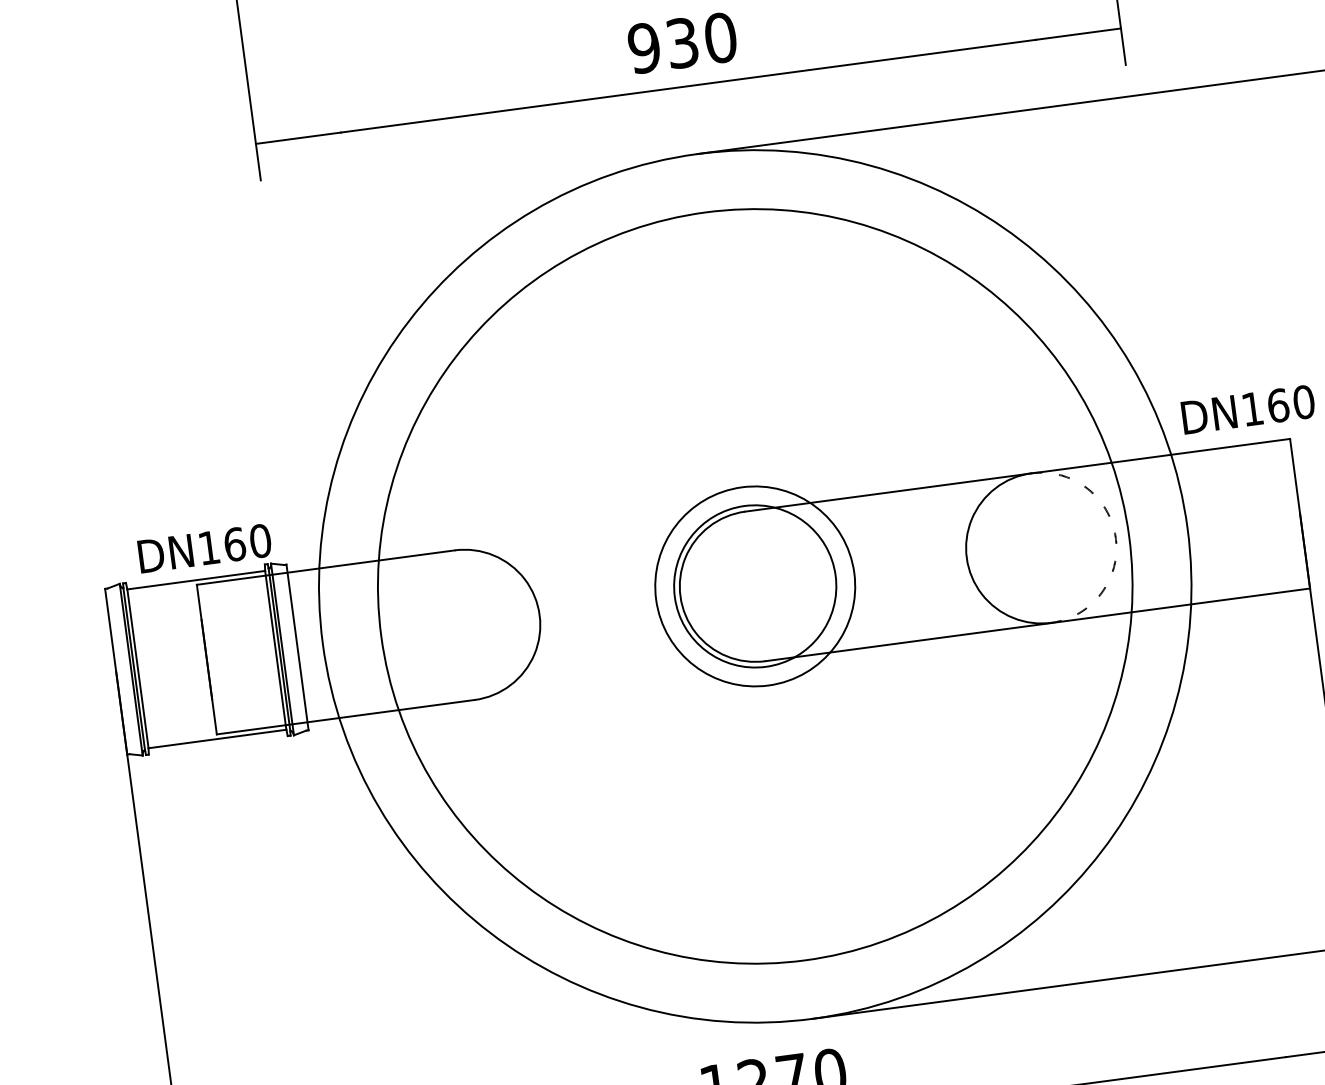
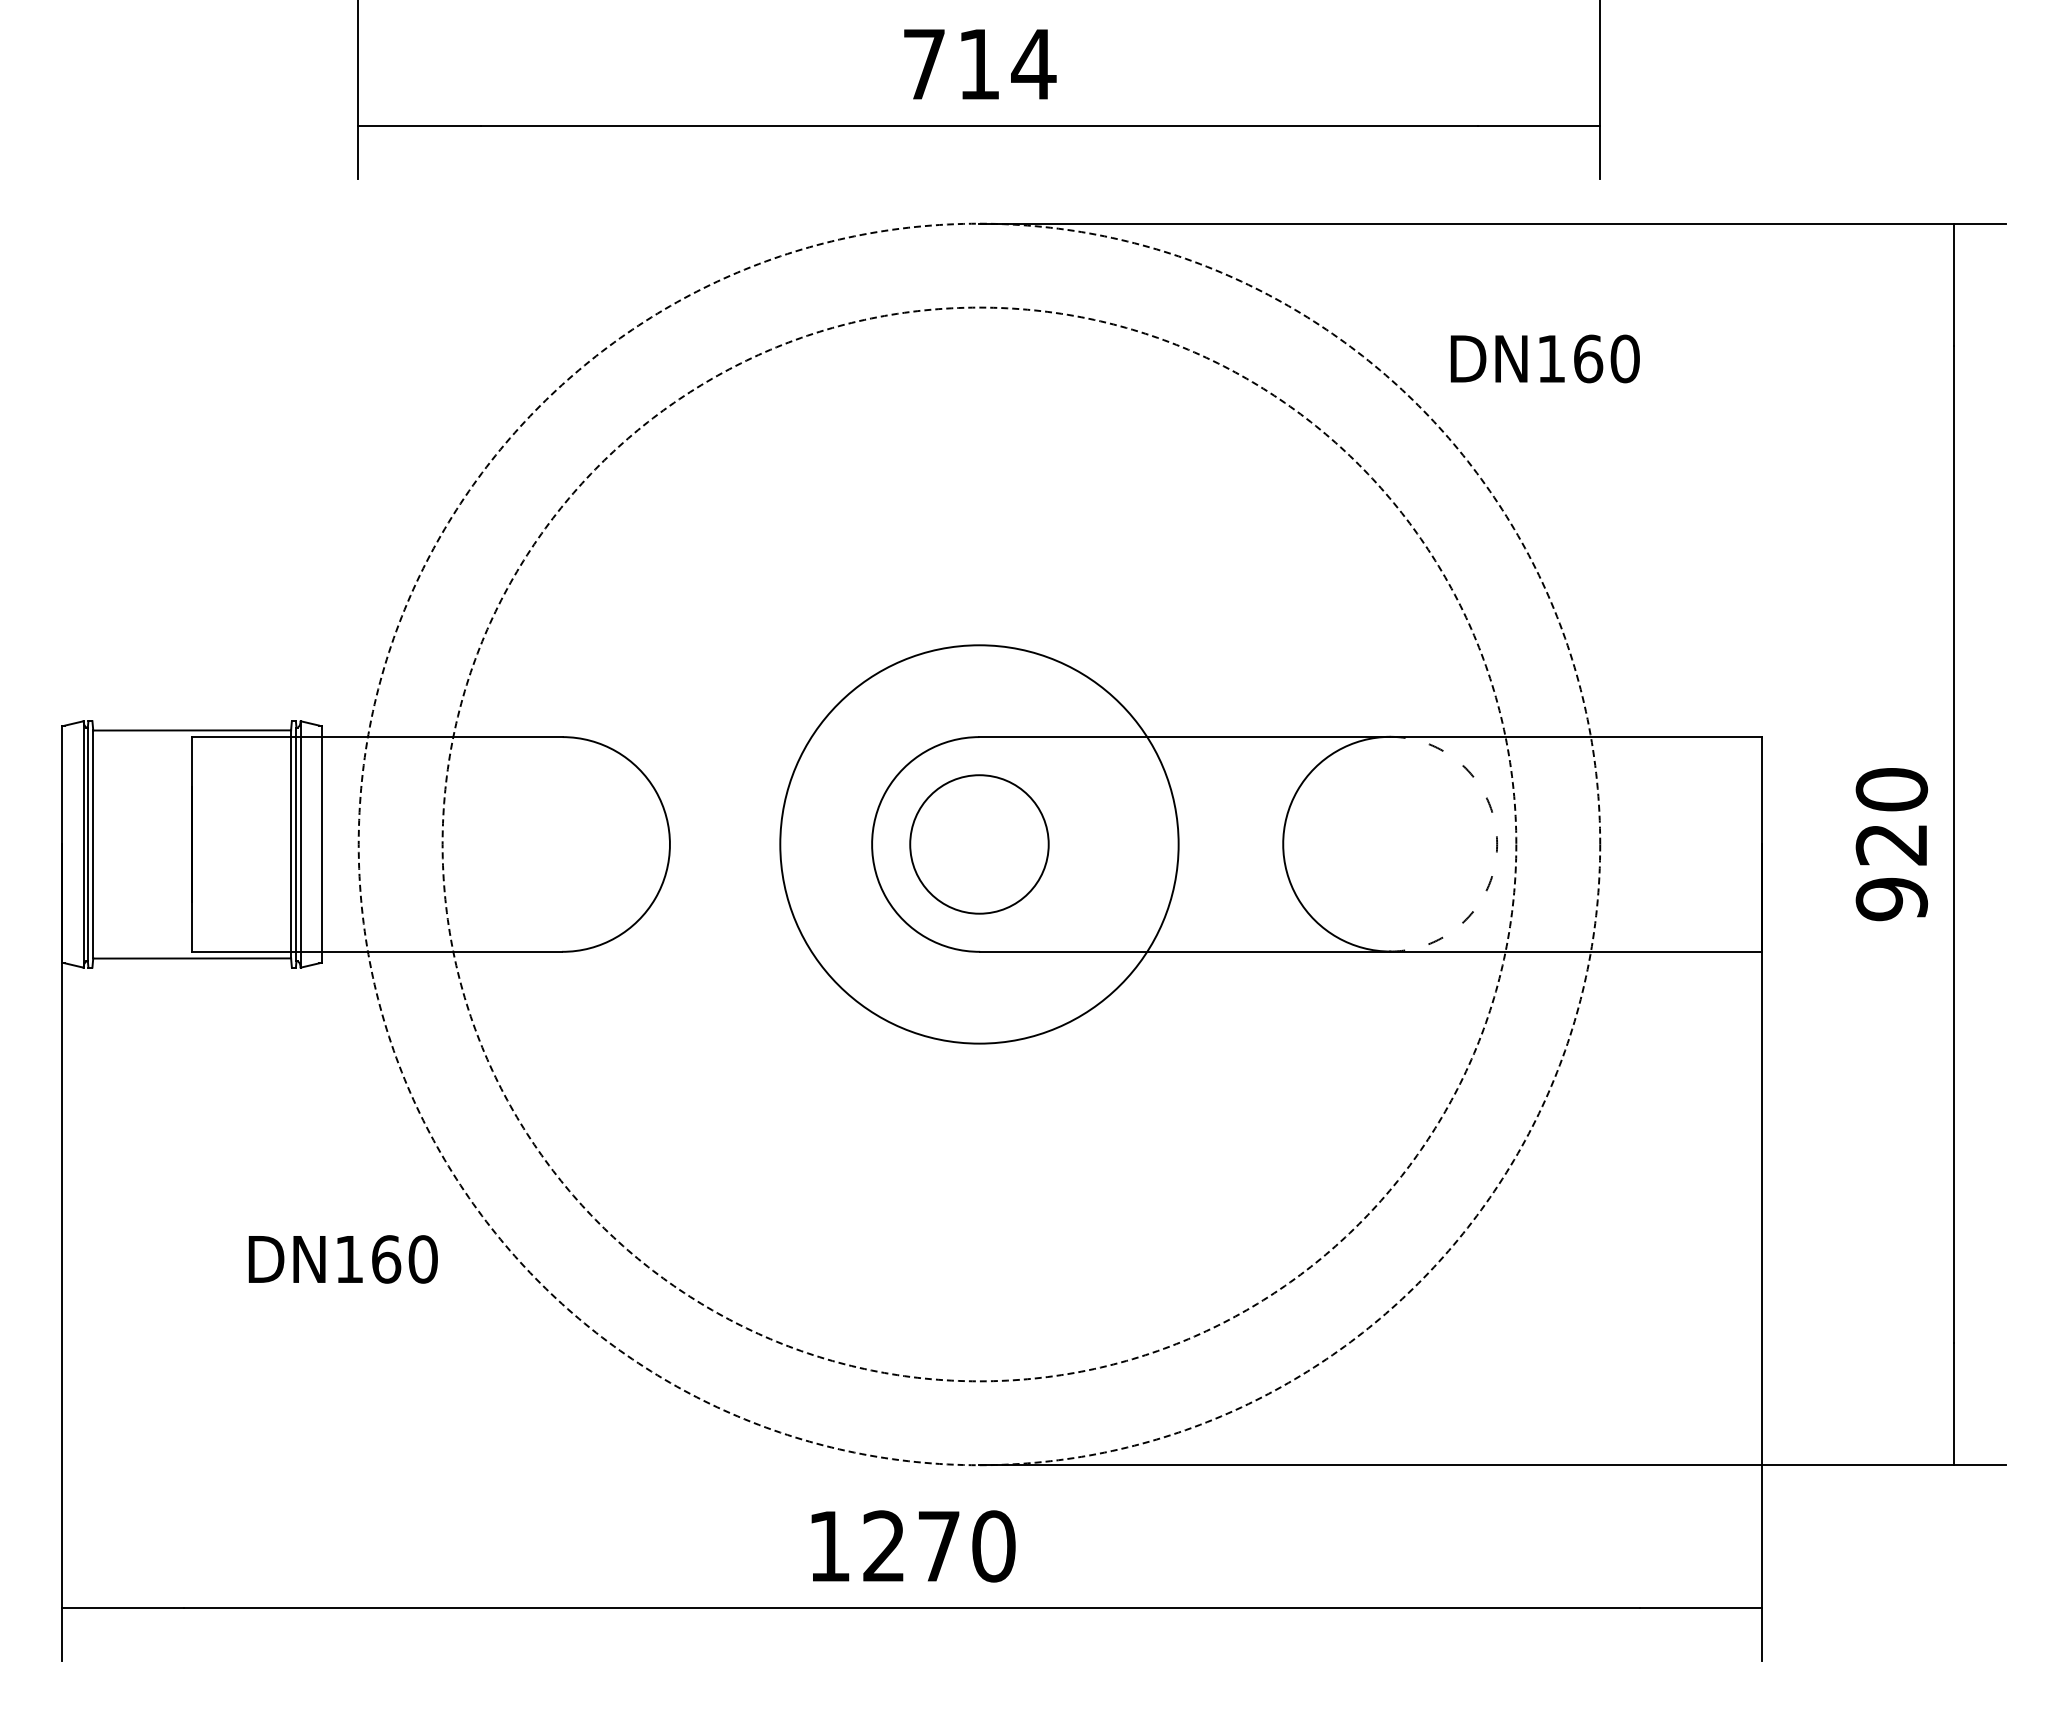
text: (682, 43) -> (979, 64), 930 -> 714
text: (1247, 409) -> (1544, 358), moved
text: (204, 548) -> (342, 1259), moved
circle: (755, 586) -> (979, 844), size x0.6
circle: (755, 586) -> (979, 844), size x1.4
circle: (755, 586) -> (979, 844), solid -> dashed
circle: (755, 586) -> (979, 844), solid -> dashed

